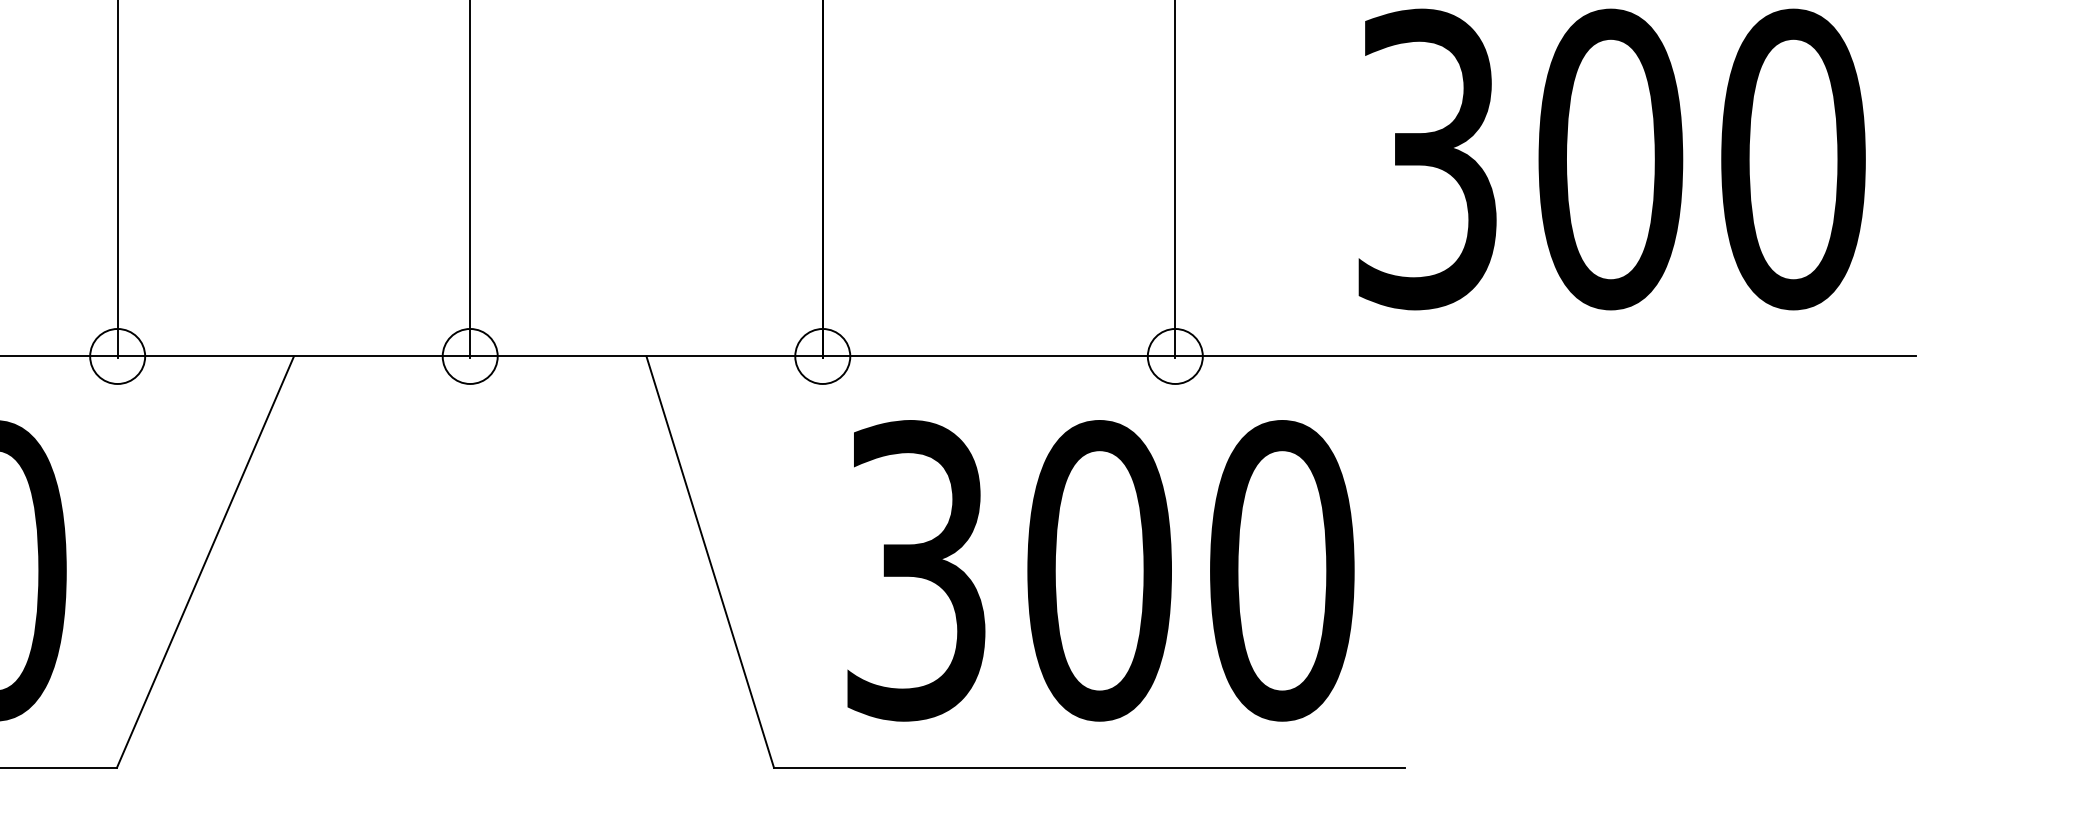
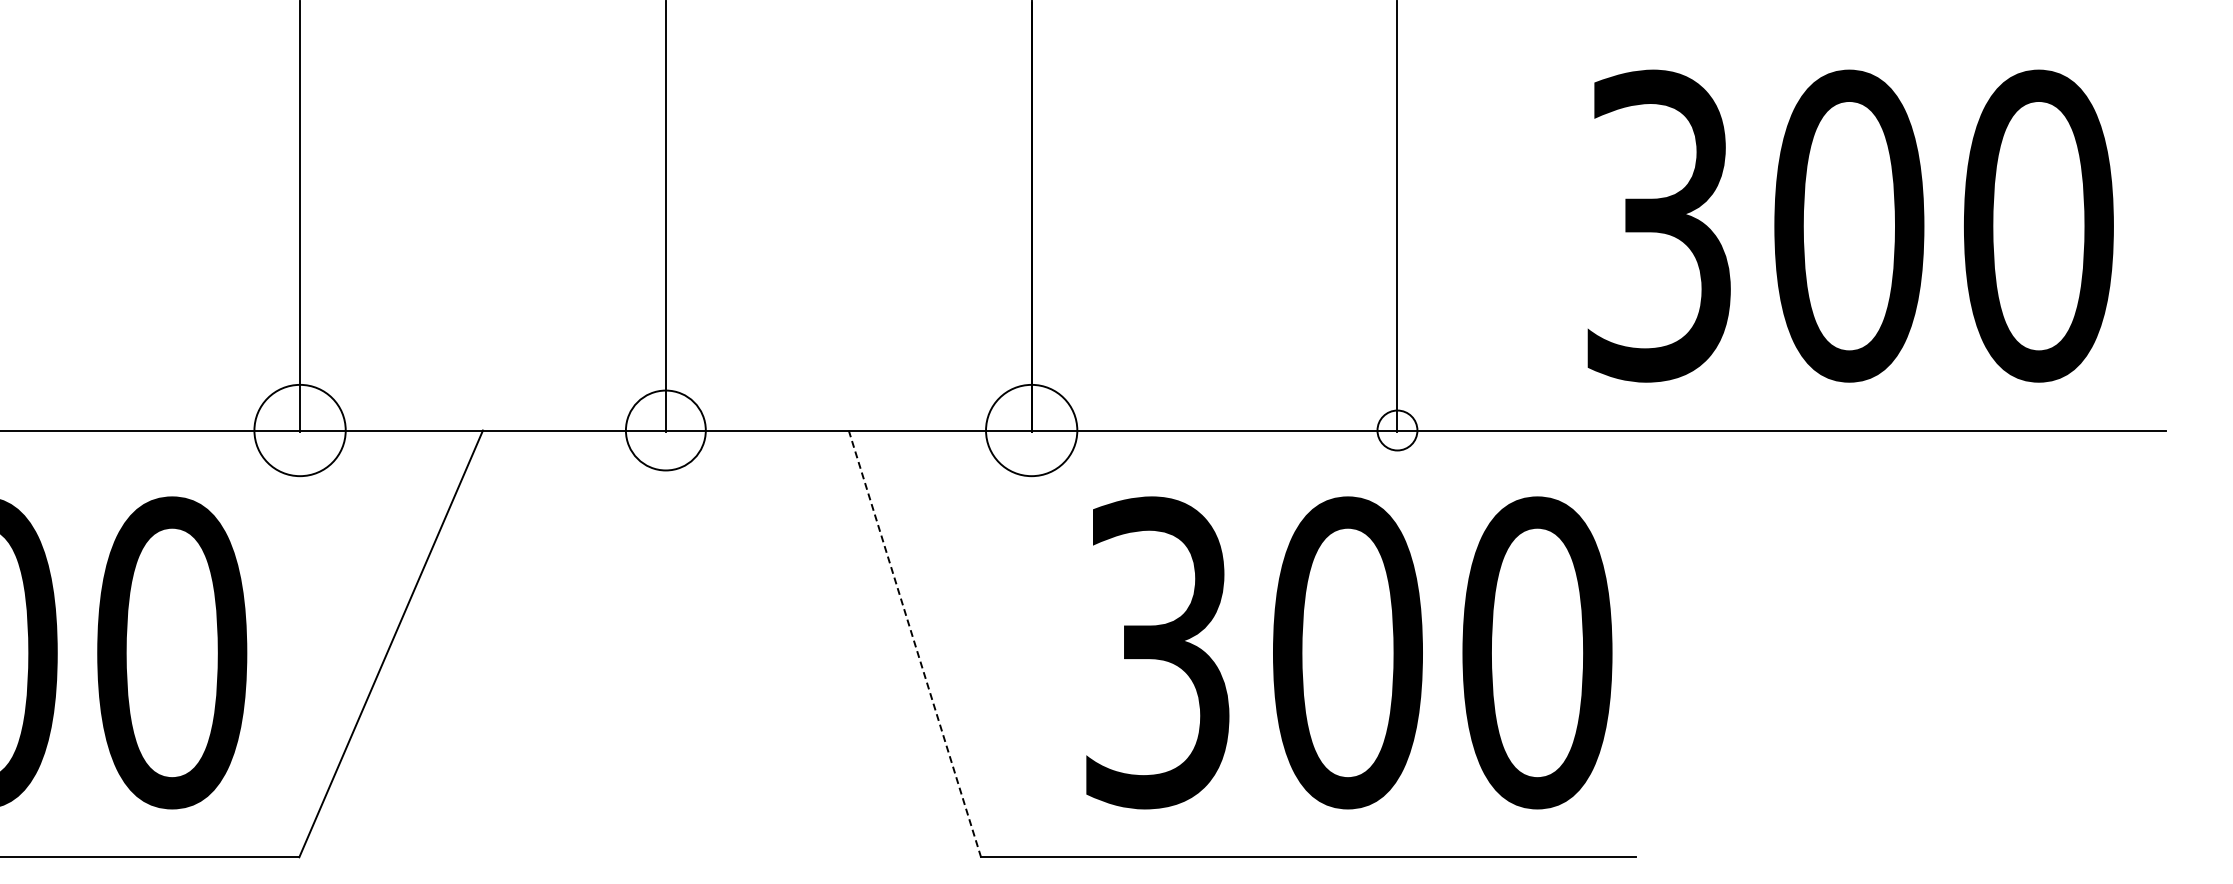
circle: (117, 356) -> (299, 430), size x1.6
circle: (469, 356) -> (665, 430), size x1.4
circle: (822, 356) -> (1031, 430), size x1.6
circle: (1175, 356) -> (1397, 430), size x0.7
line: (710, 562) -> (915, 644), solid -> dashed
text: (1101, 570) -> (1349, 652), moved

